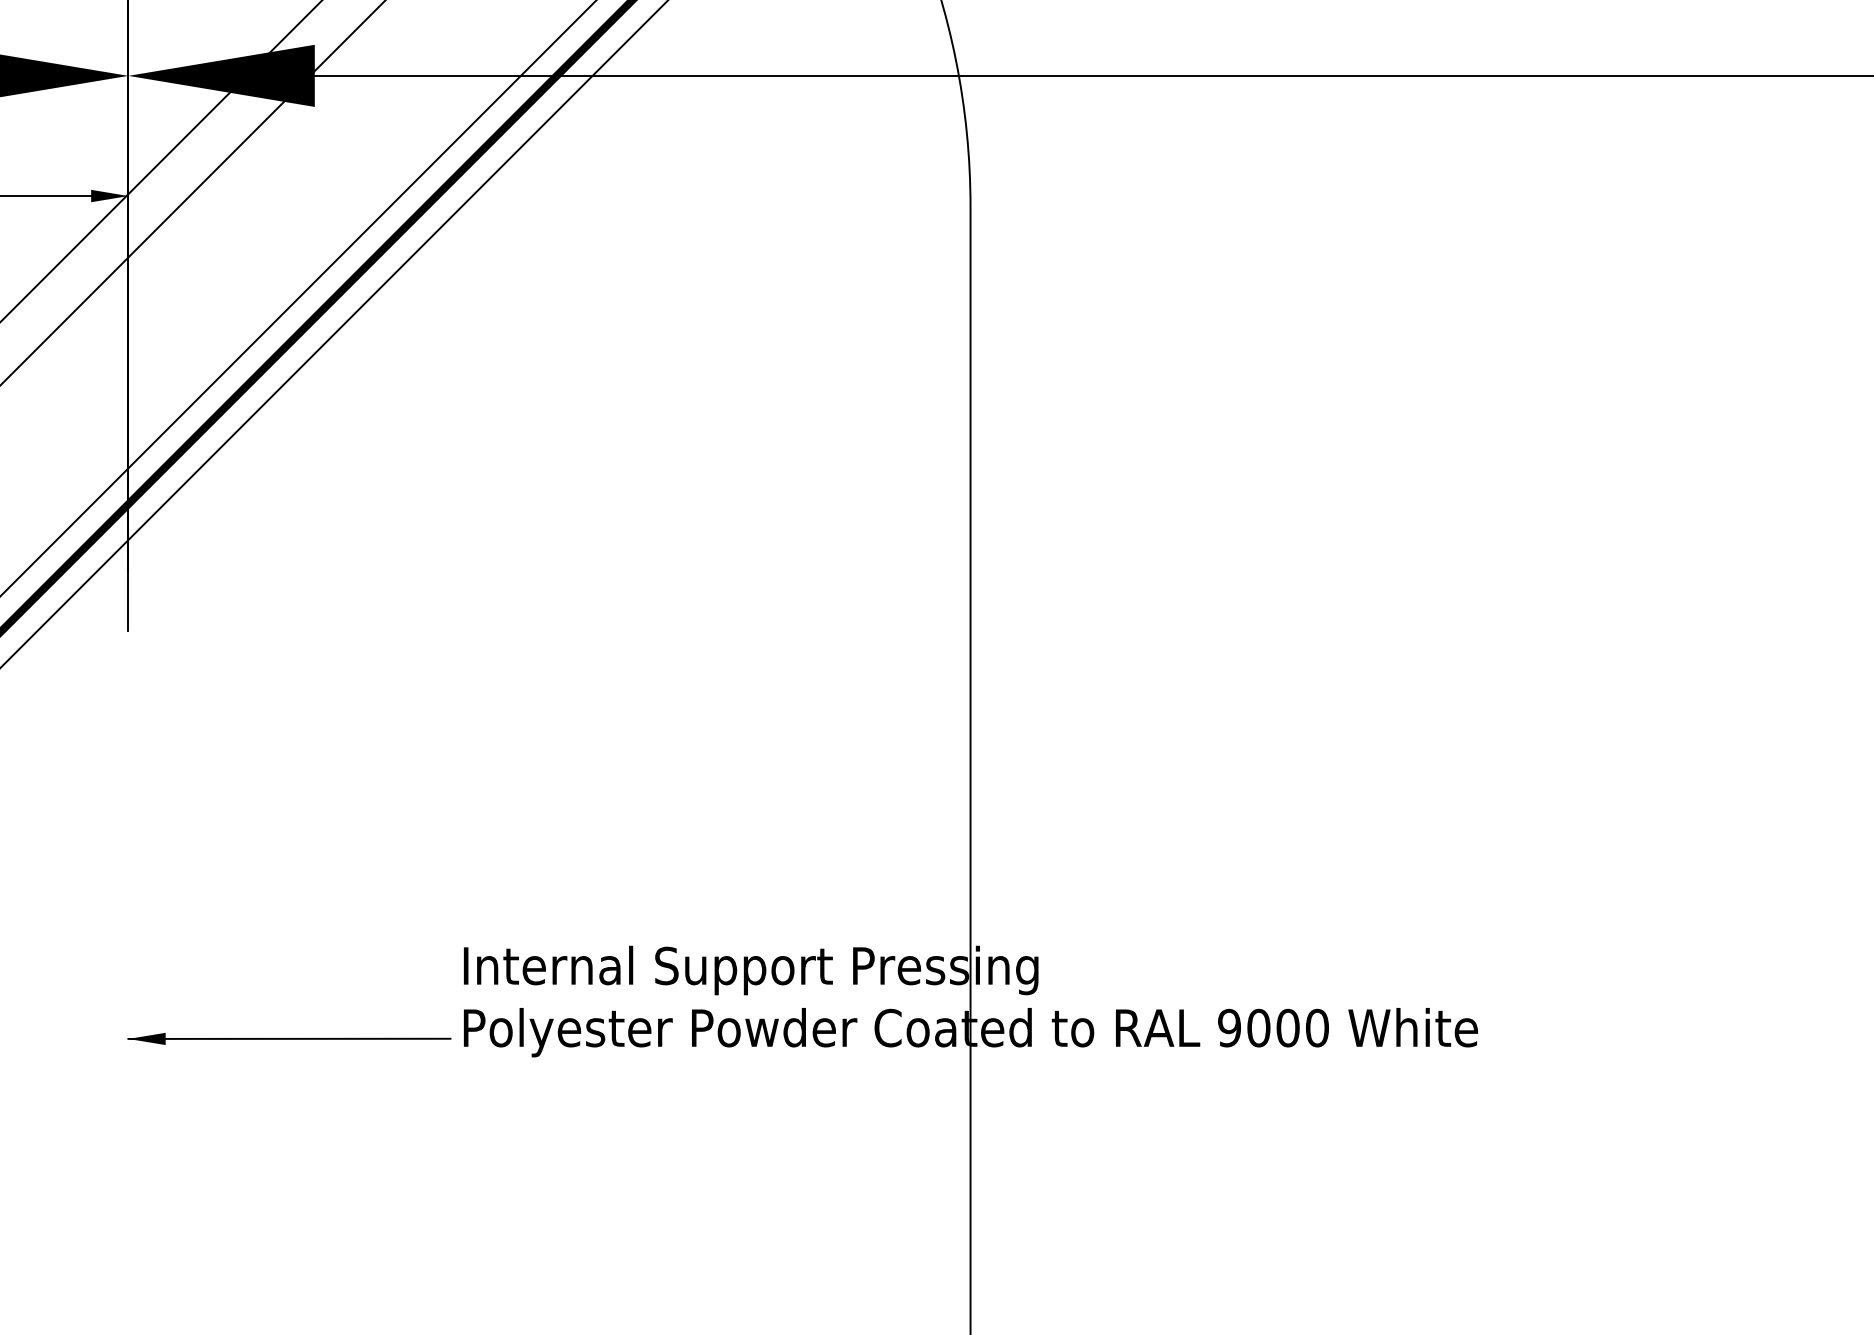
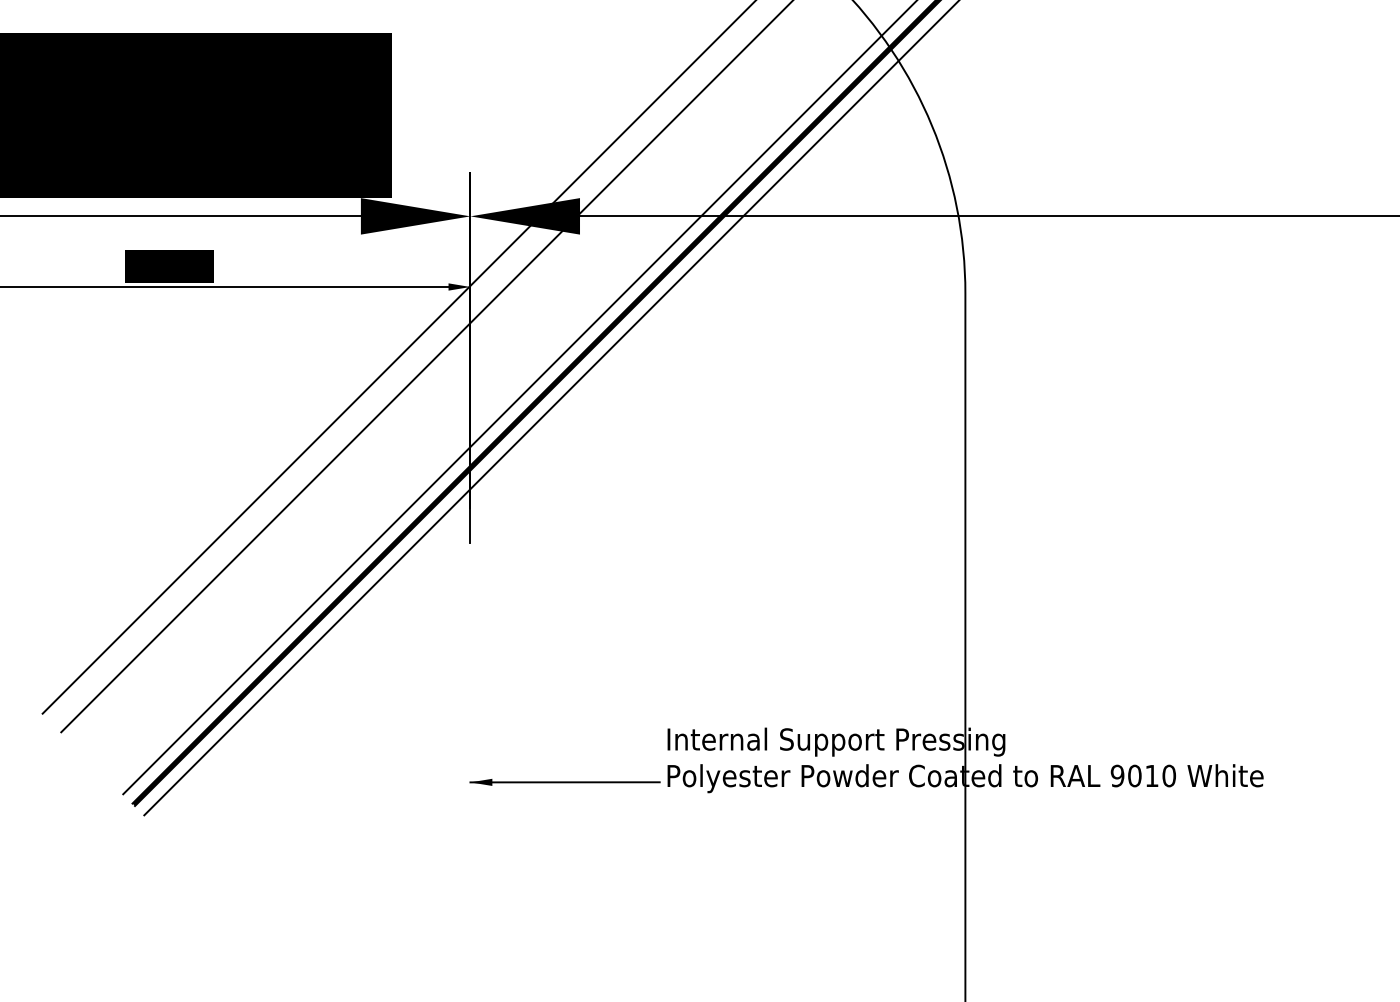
text: (1287, 1027) -> (1151, 775), 9000 -> 9010

